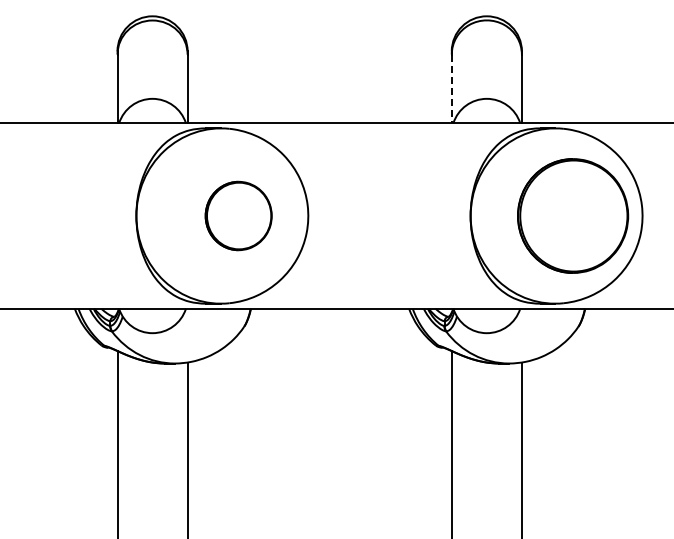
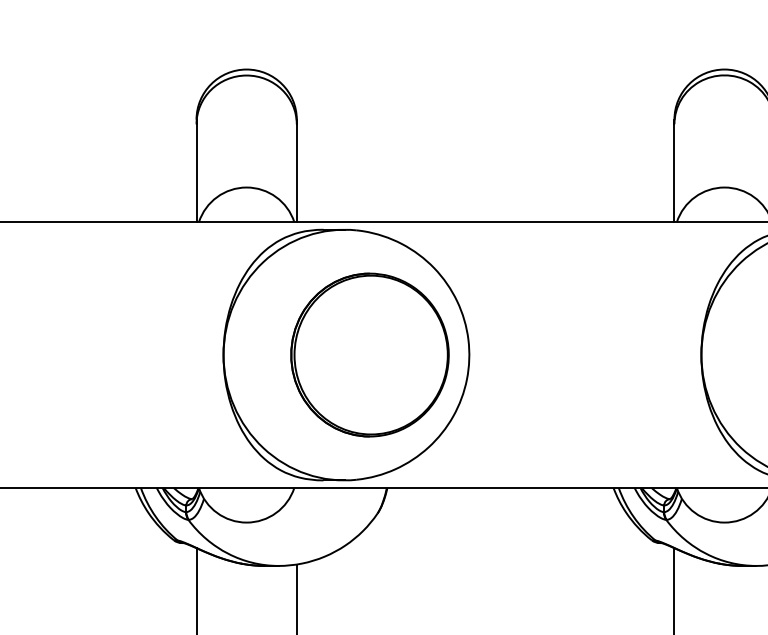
line: (451, 89) -> (674, 174), dashed -> solid
part: (238, 215) -> (369, 354), size x1.67

